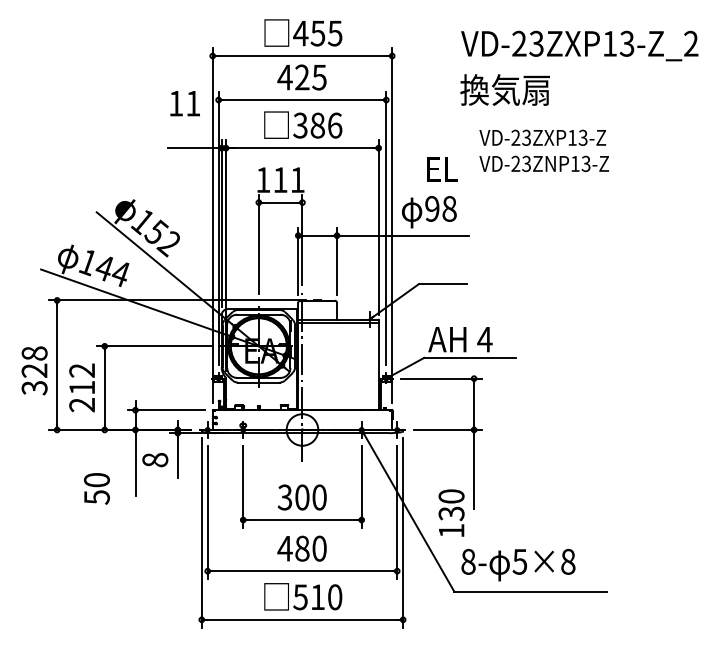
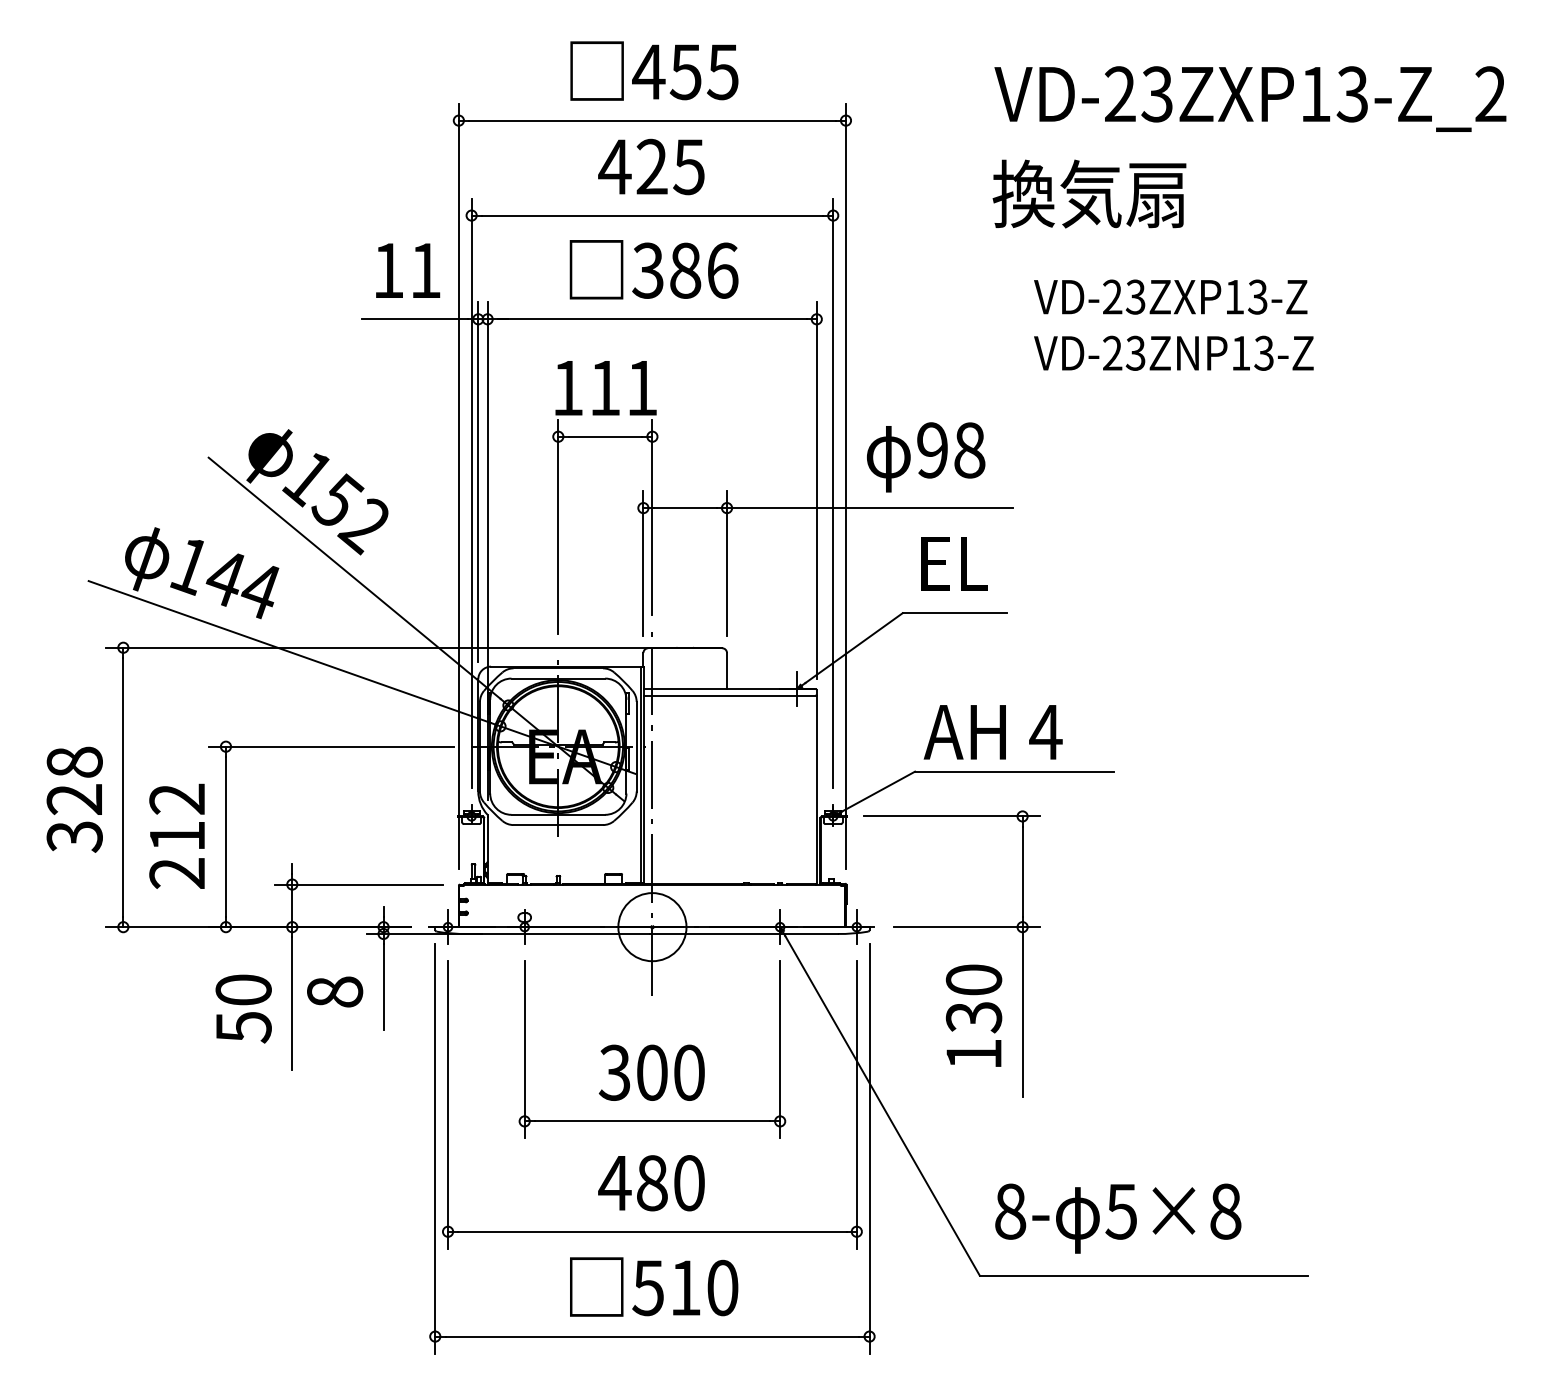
text: (184, 103) -> (406, 270), moved
text: (442, 169) -> (954, 563), moved
text: (96, 488) -> (242, 1008), moved
text: (451, 512) -> (973, 1014), moved

